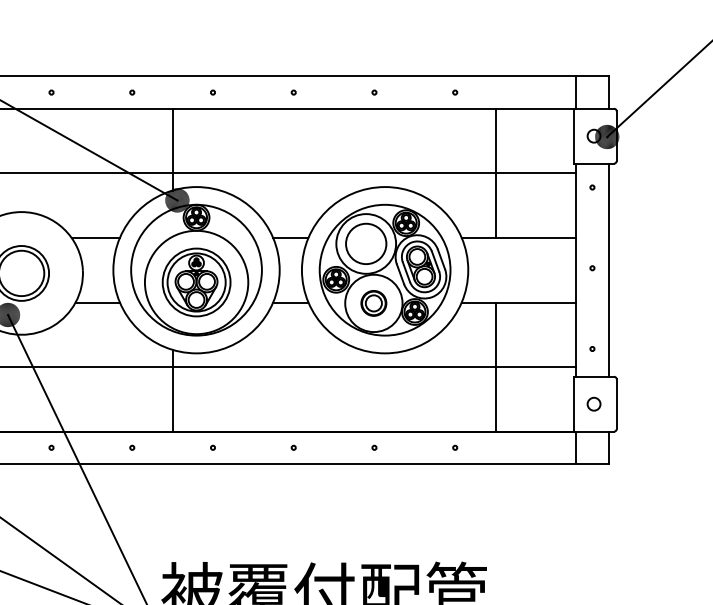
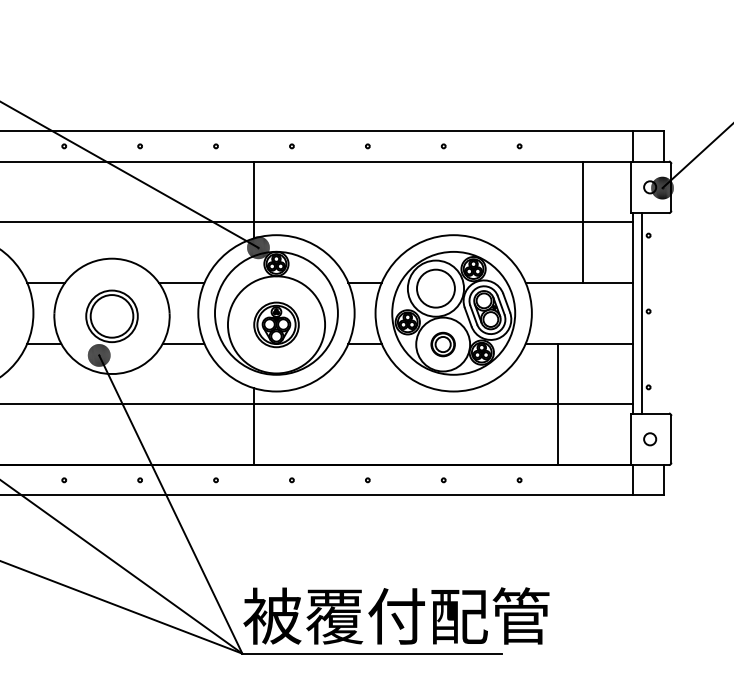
line: (495, 172) -> (582, 221), moved
line: (608, 270) -> (641, 313), moved
part: (196, 282) -> (276, 324), size x0.7

